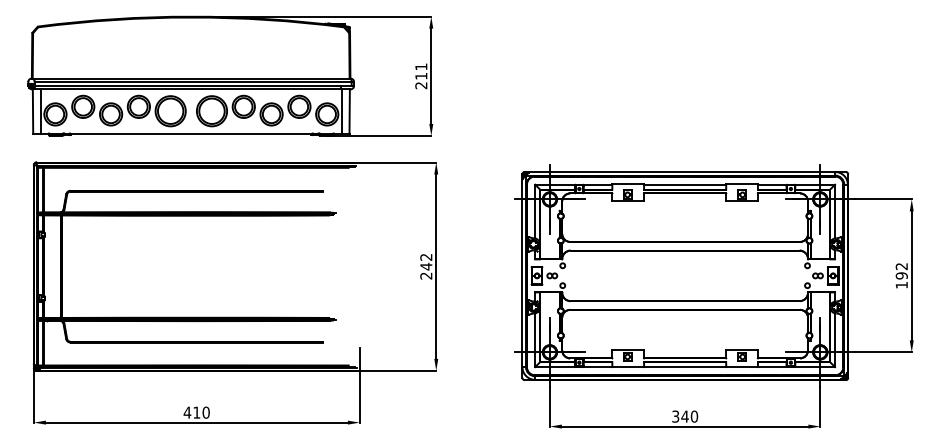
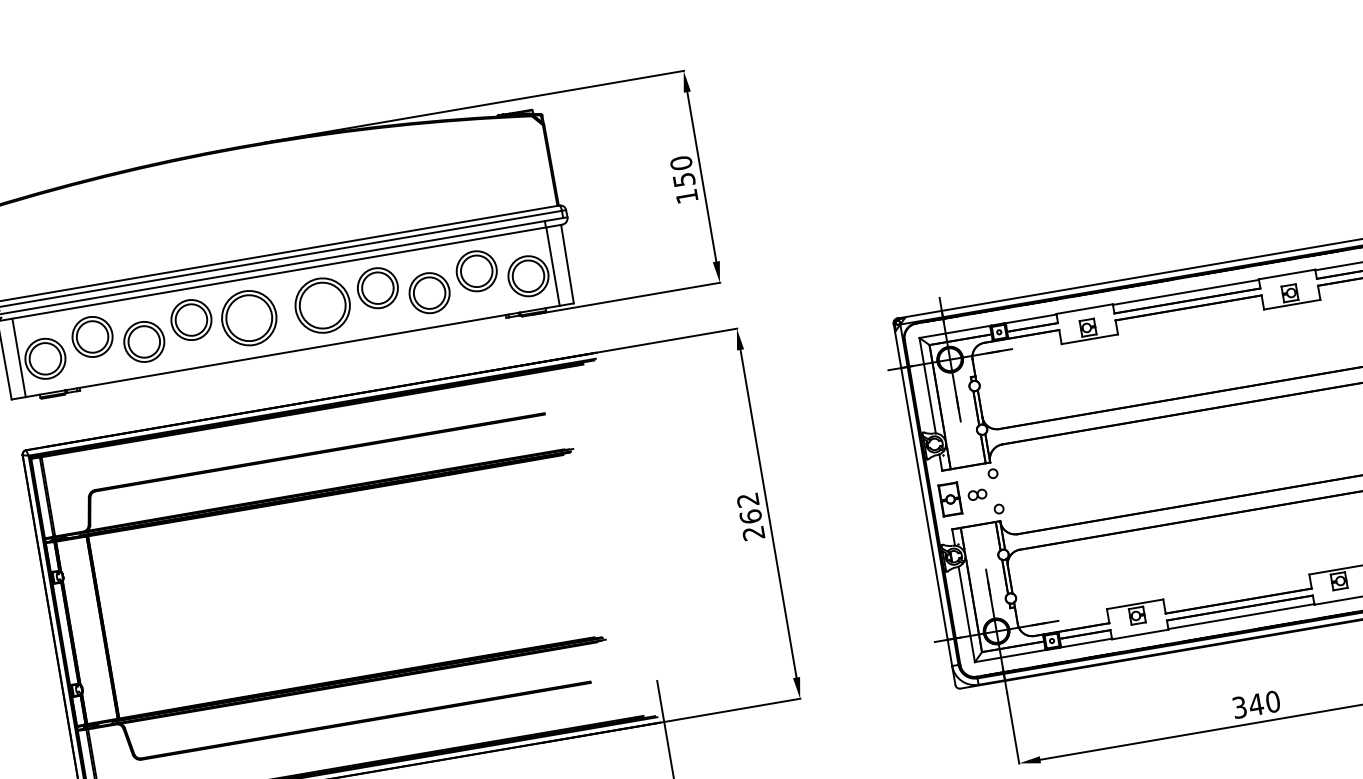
text: (421, 76) -> (684, 180), 211 -> 150
text: (426, 266) -> (751, 516), 242 -> 262

